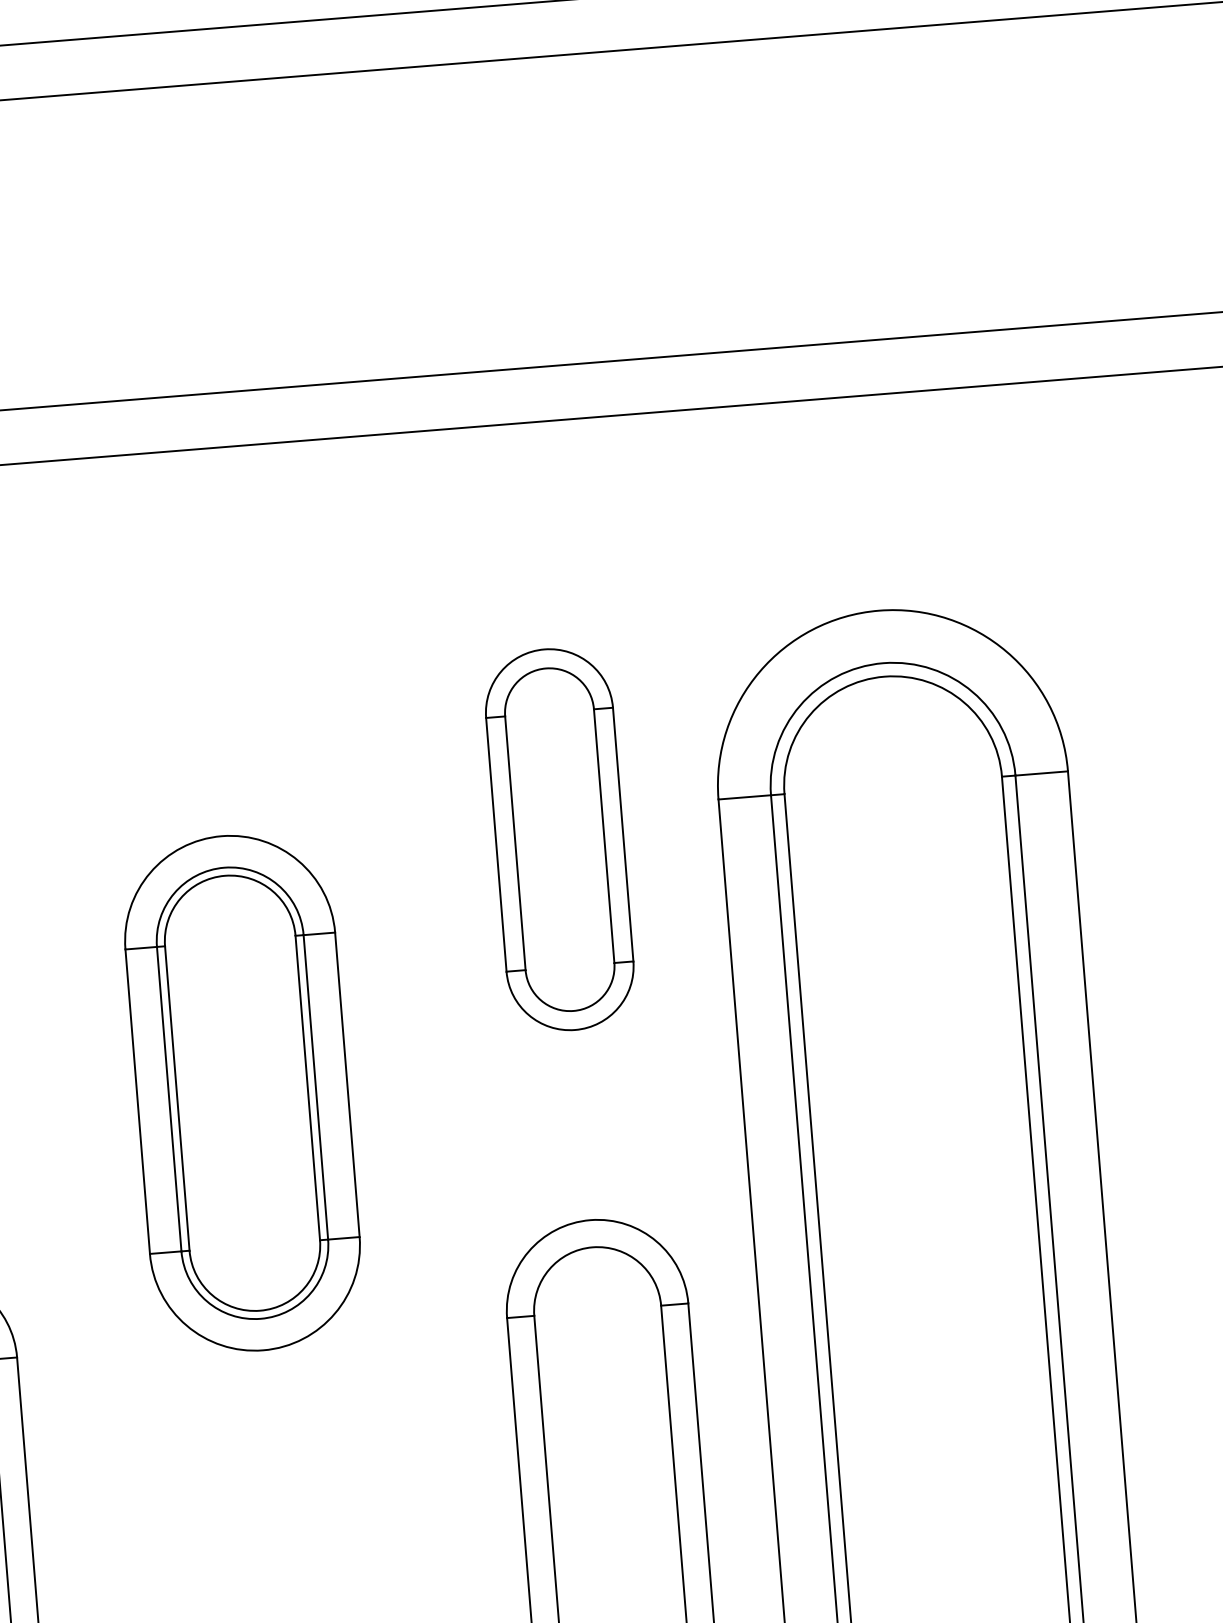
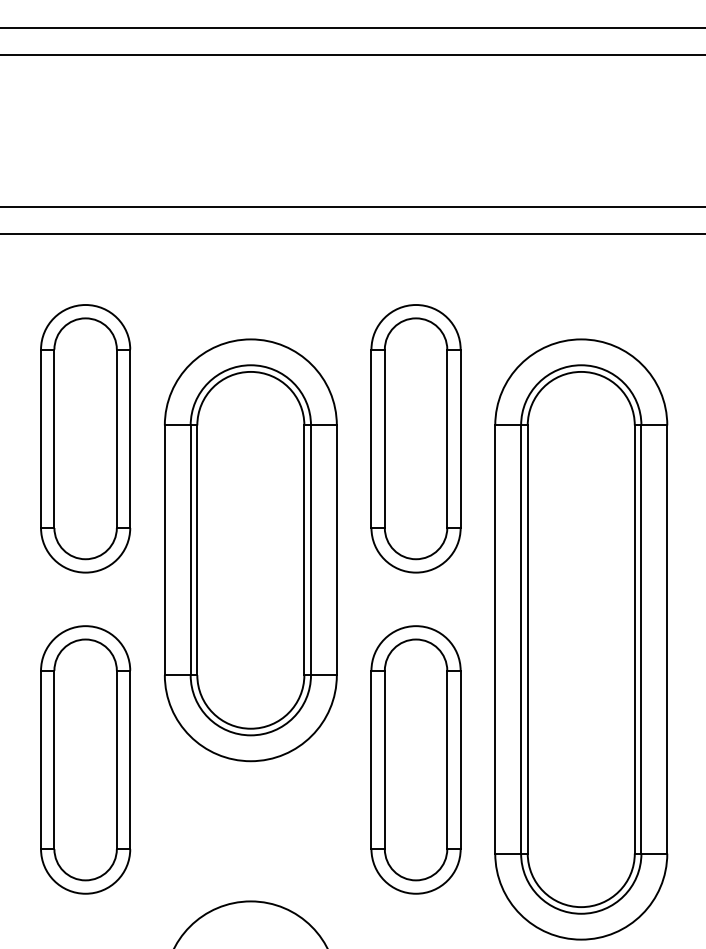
part: (558, 839) -> (415, 438), size x1.43
part: (241, 1093) -> (250, 550), size x1.67

